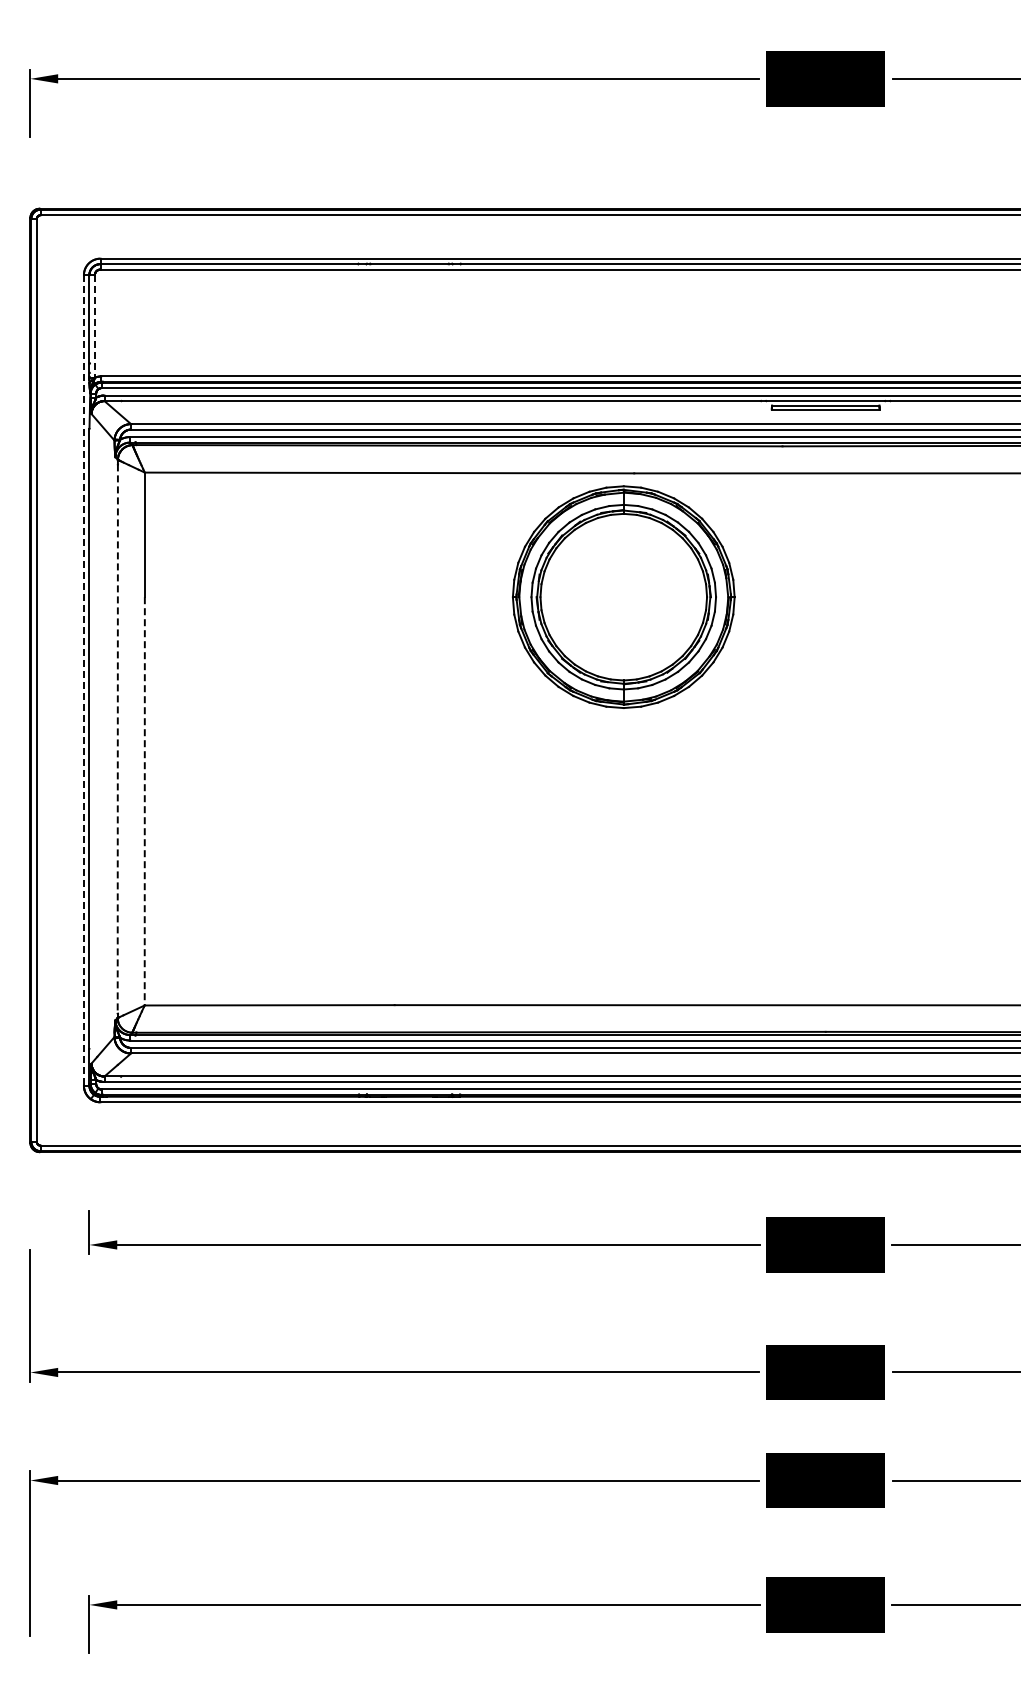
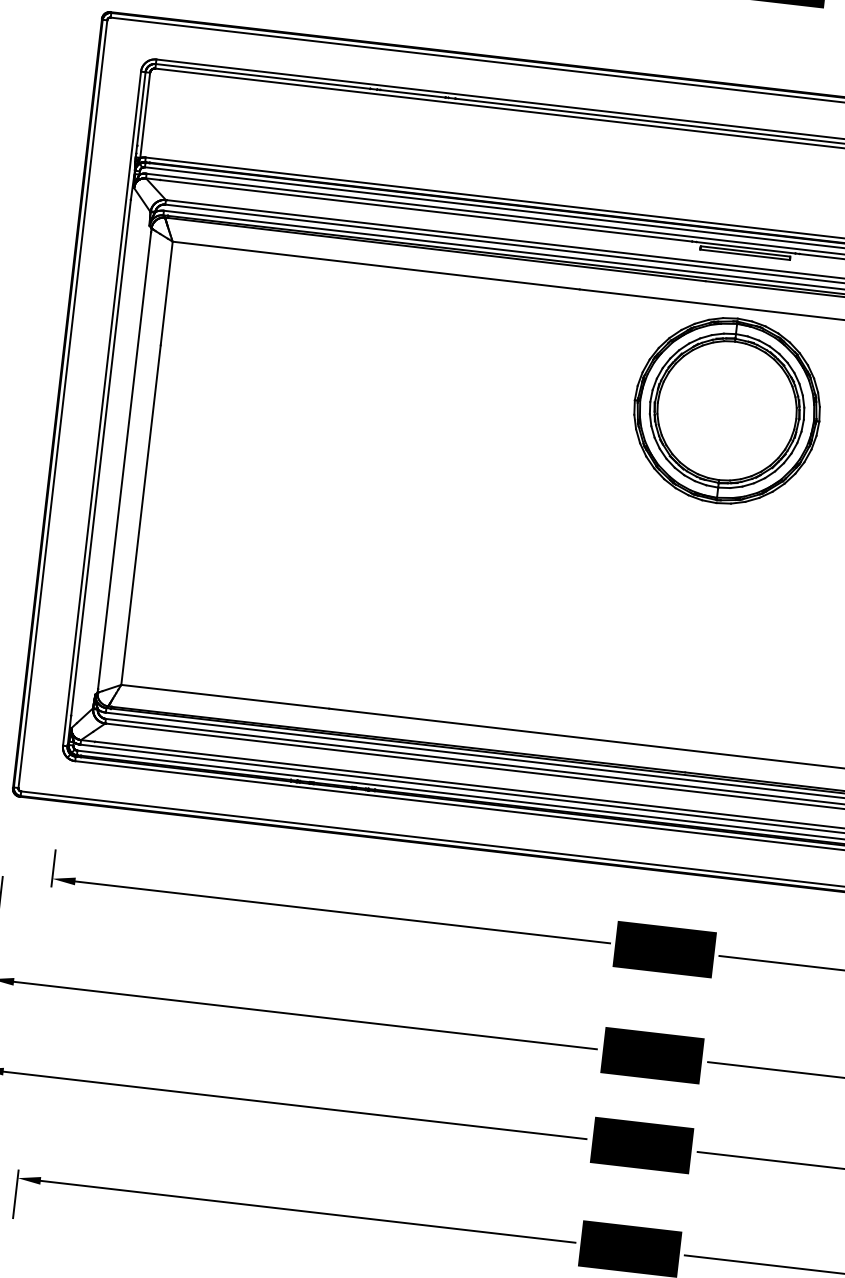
line: (94, 327) -> (144, 116), dashed -> solid
part: (623, 596) -> (726, 410), moved
line: (83, 680) -> (101, 408), dashed -> solid
line: (117, 739) -> (124, 461), dashed -> solid
line: (144, 801) -> (140, 515), dashed -> solid

